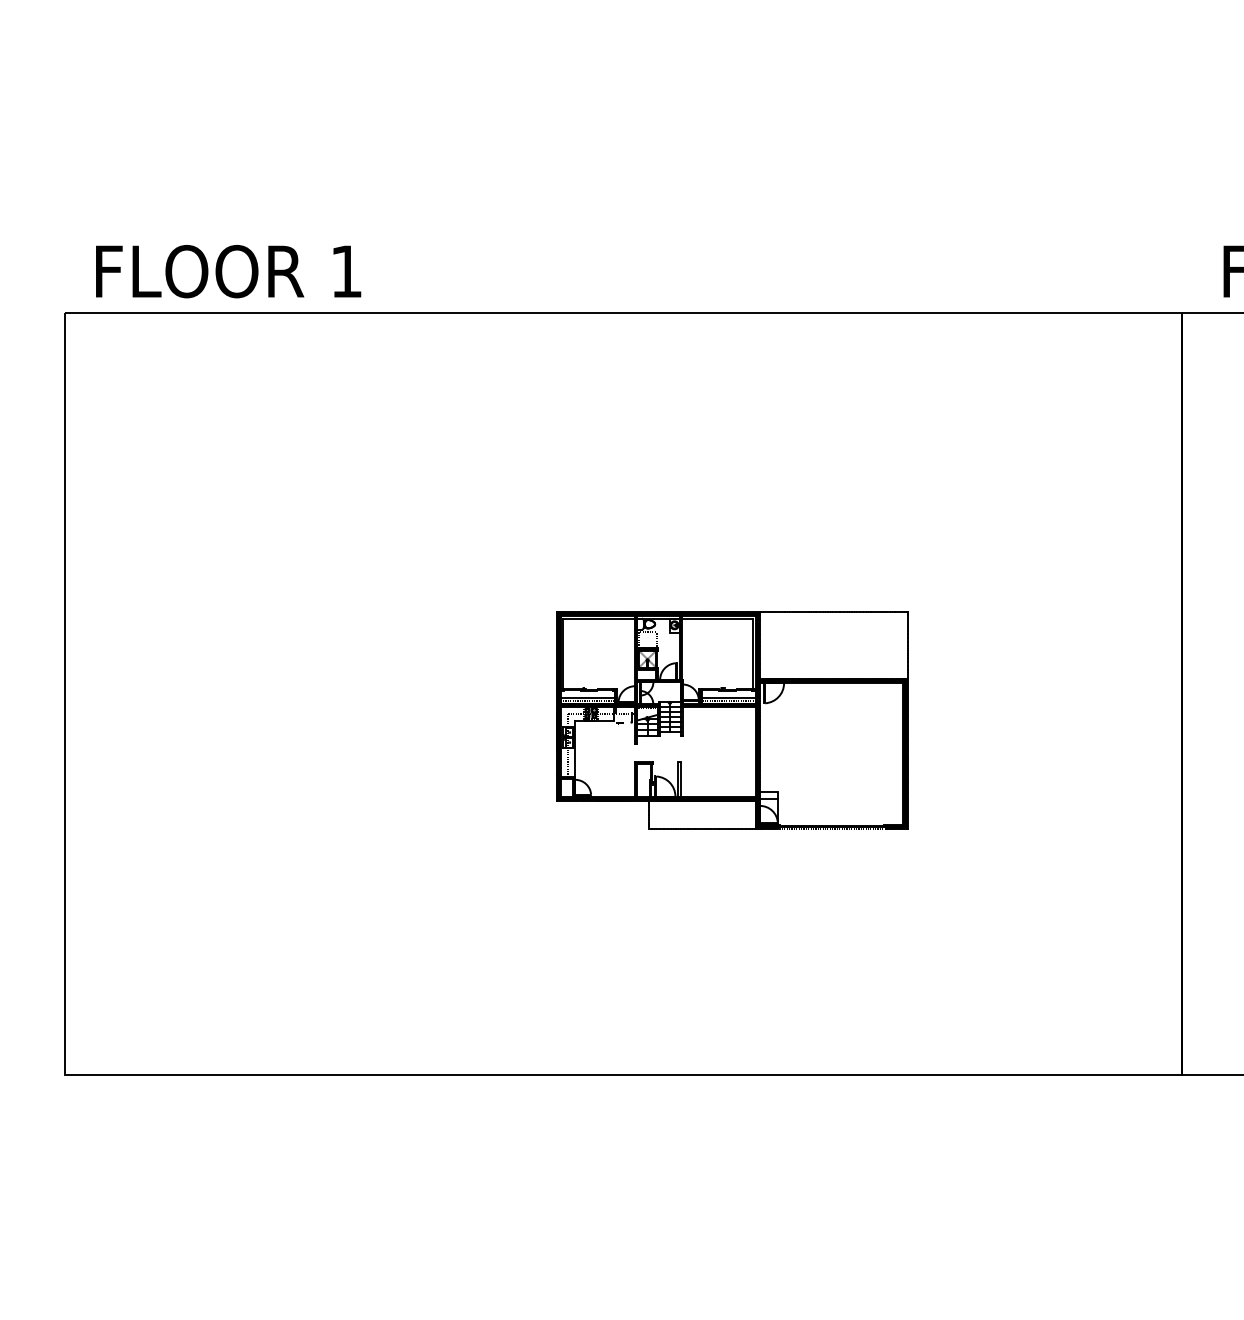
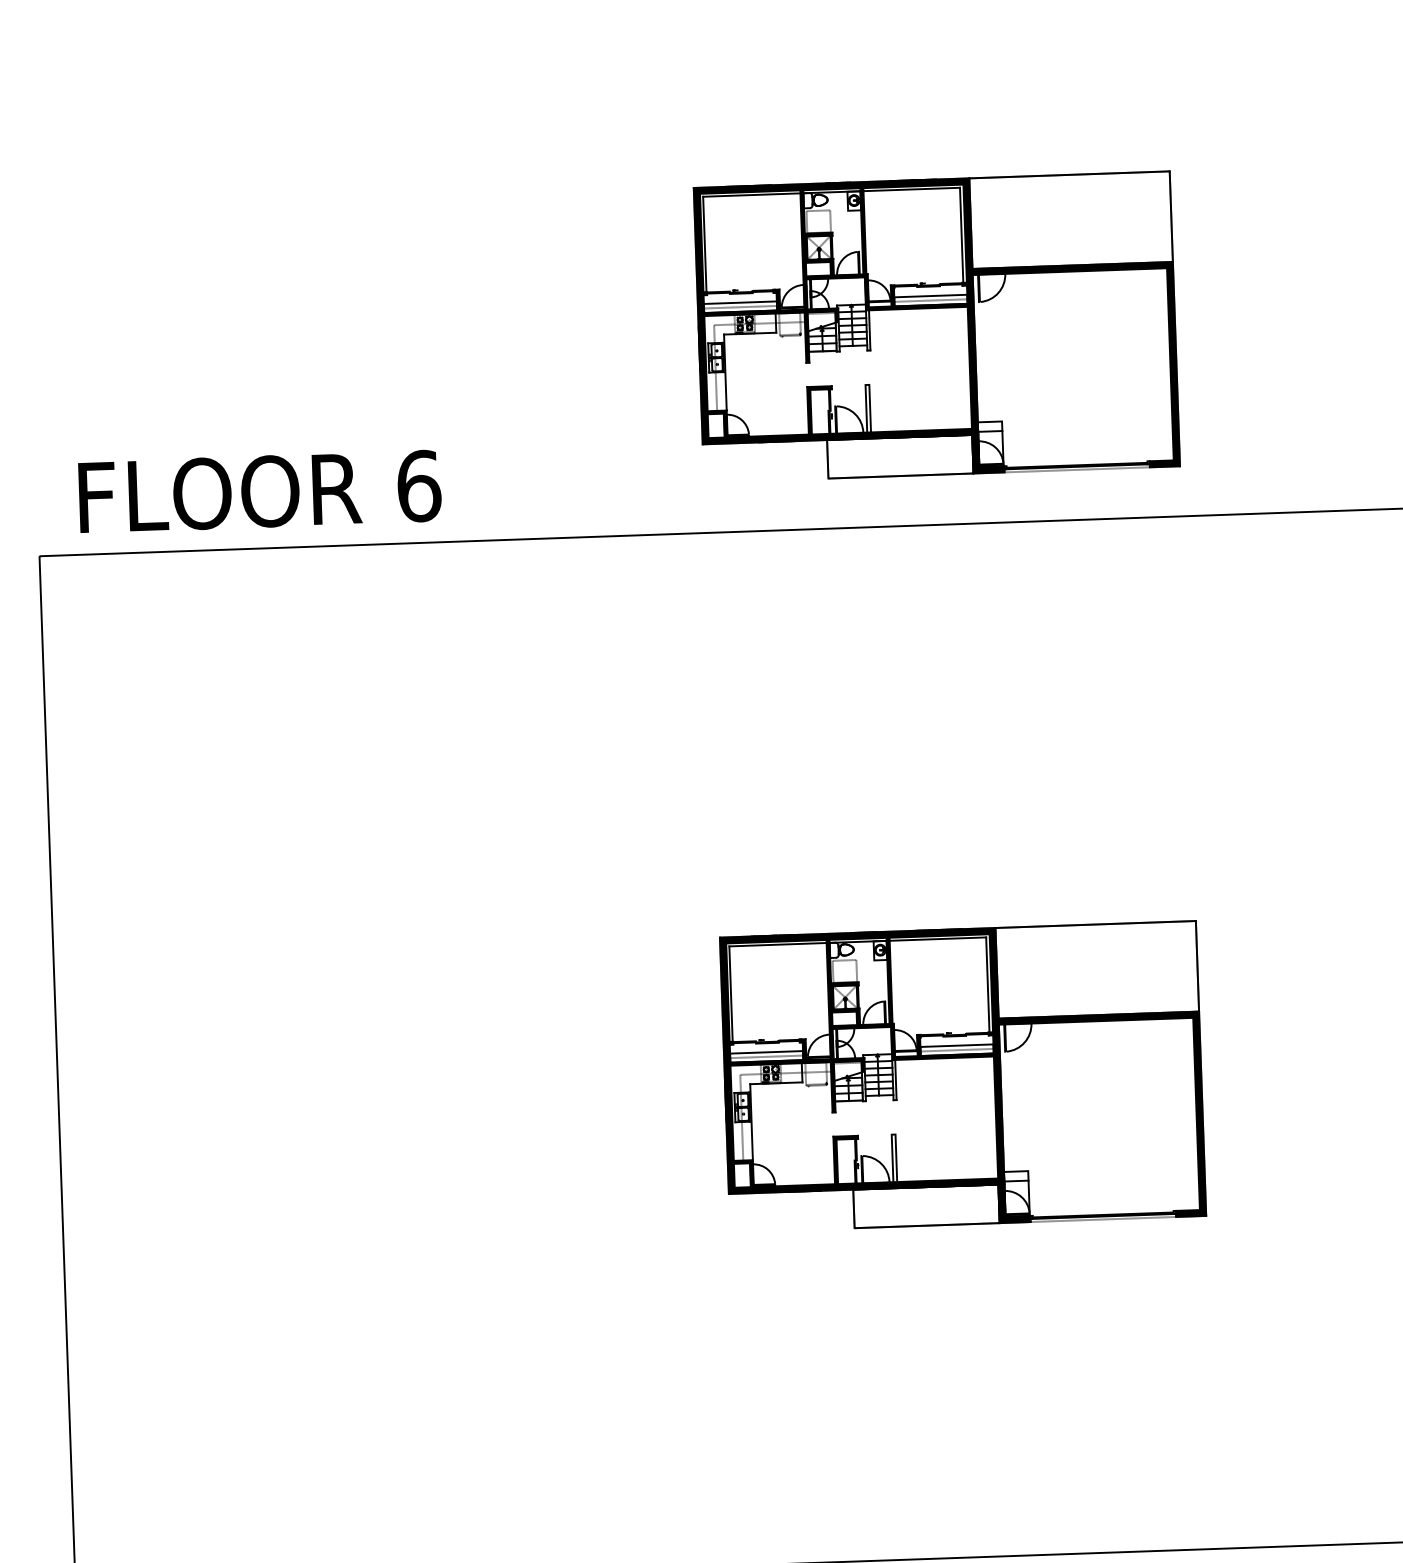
part: (732, 167) -> (937, 326), added
text: (346, 271) -> (418, 486), 1 -> 6

